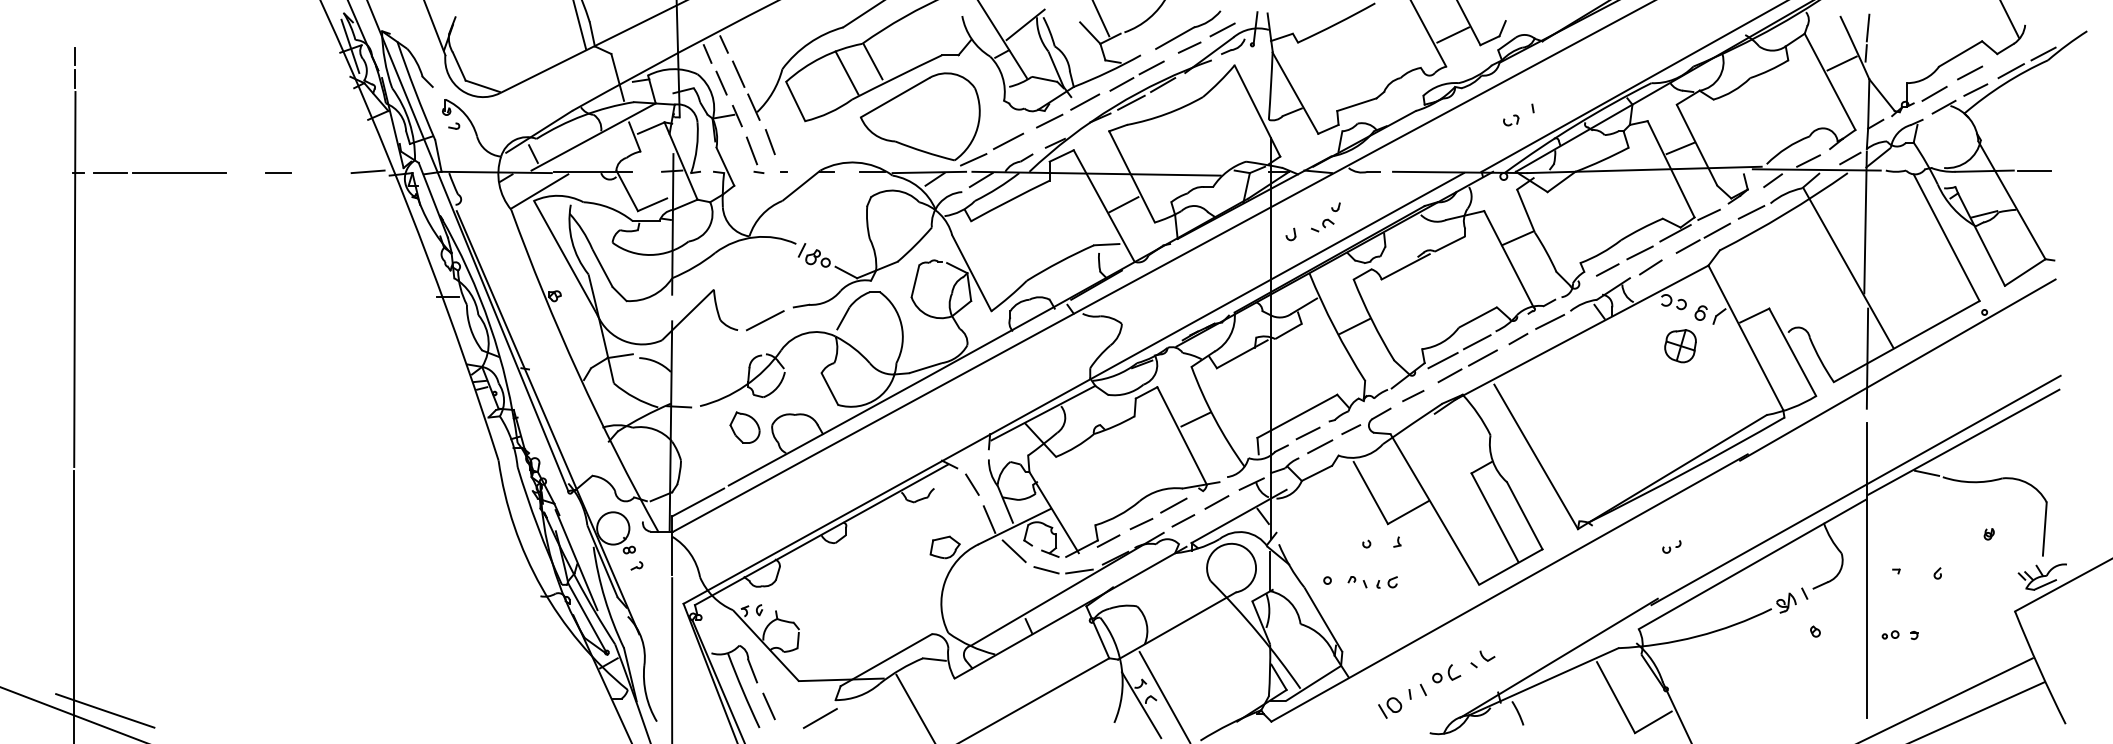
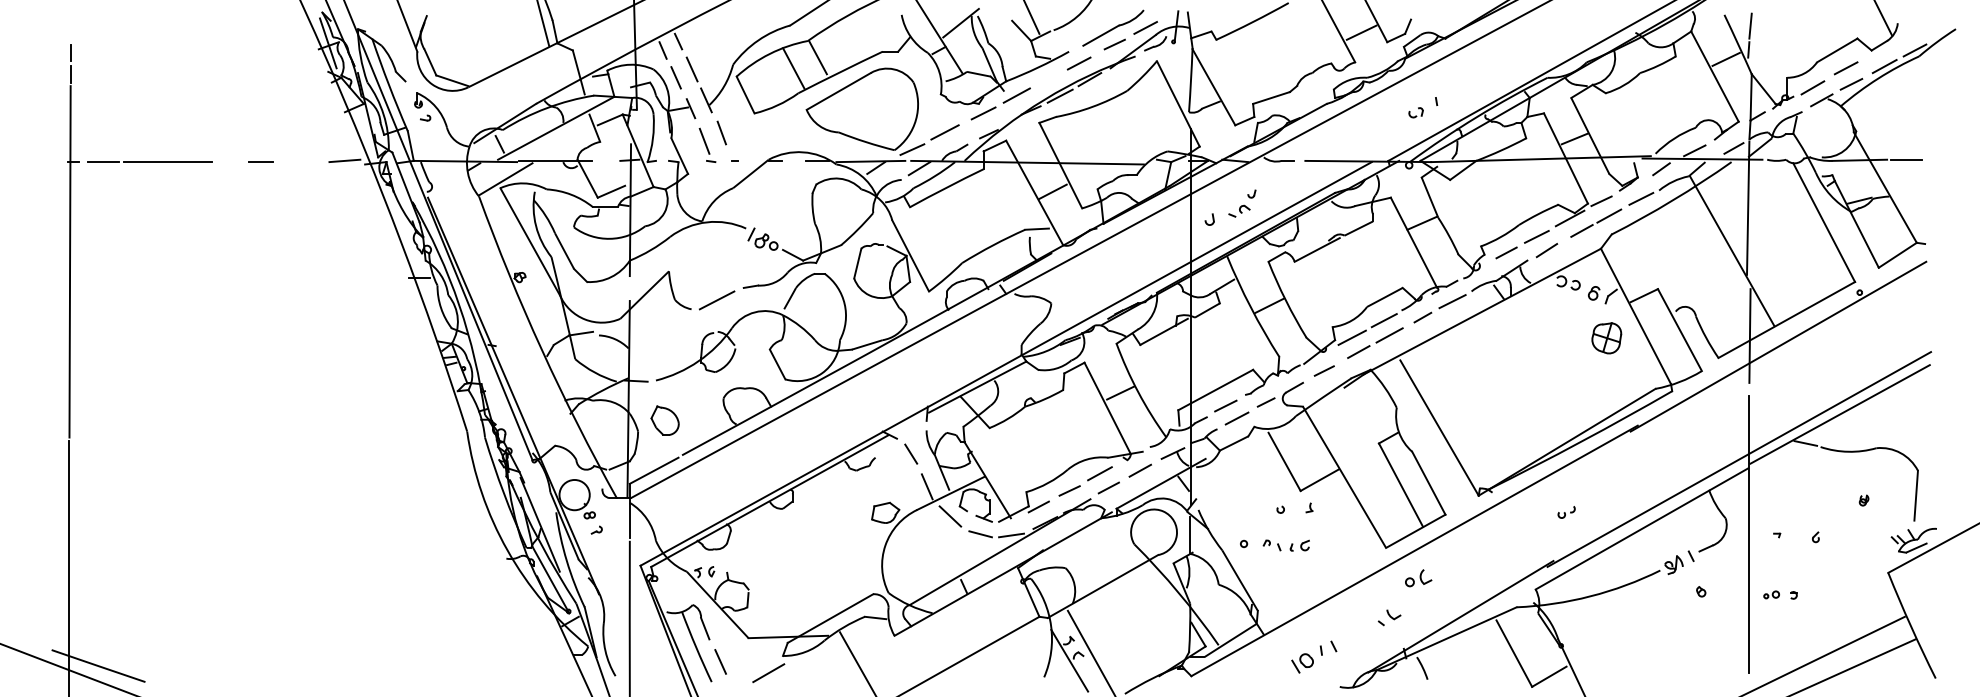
line: (1121, 83) -> (1050, 78), removed
part: (1680, 346) -> (1606, 338), moved
part: (744, 427) -> (664, 420), moved
part: (1446, 673) -> (1418, 578), moved

